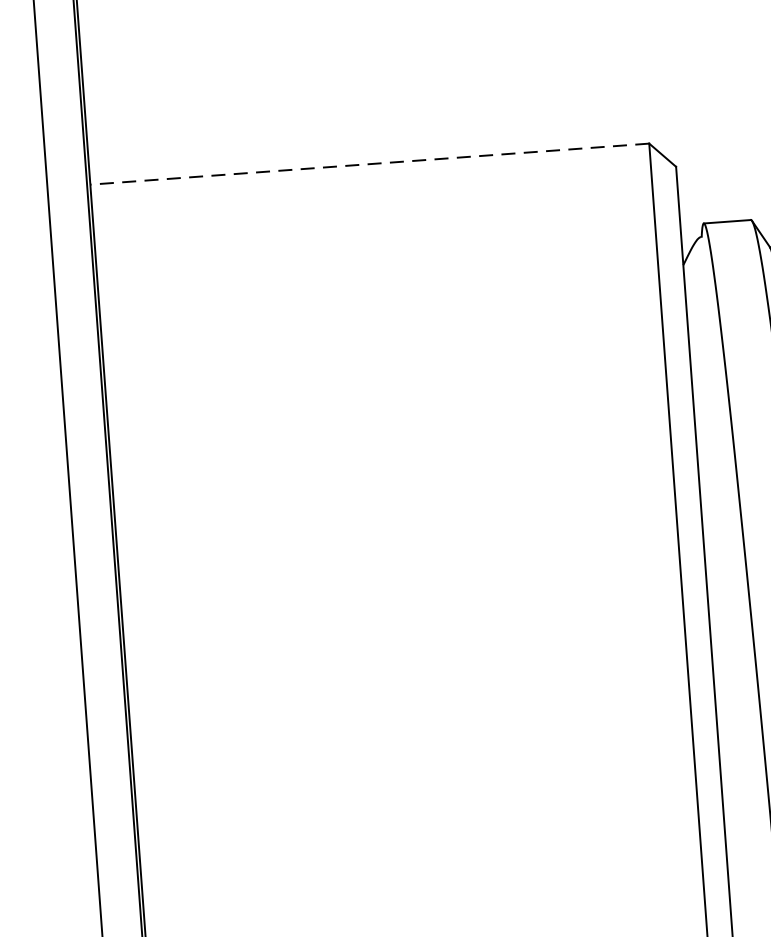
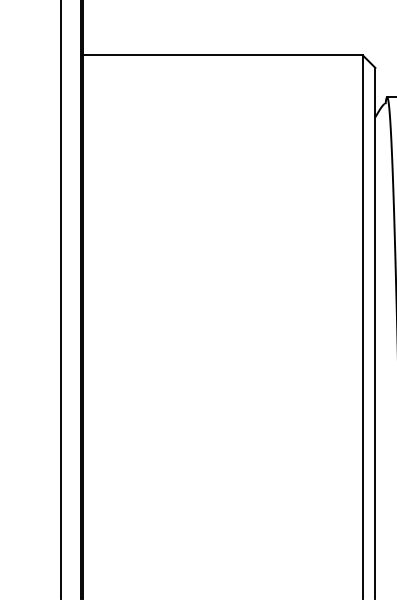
line: (369, 164) -> (222, 55), dashed -> solid

